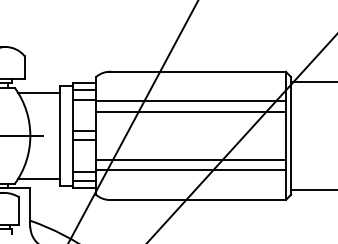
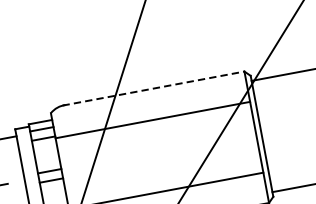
line: (197, 71) -> (153, 88), solid -> dashed
line: (190, 111) -> (154, 130), removed
line: (190, 160) -> (163, 180), removed

